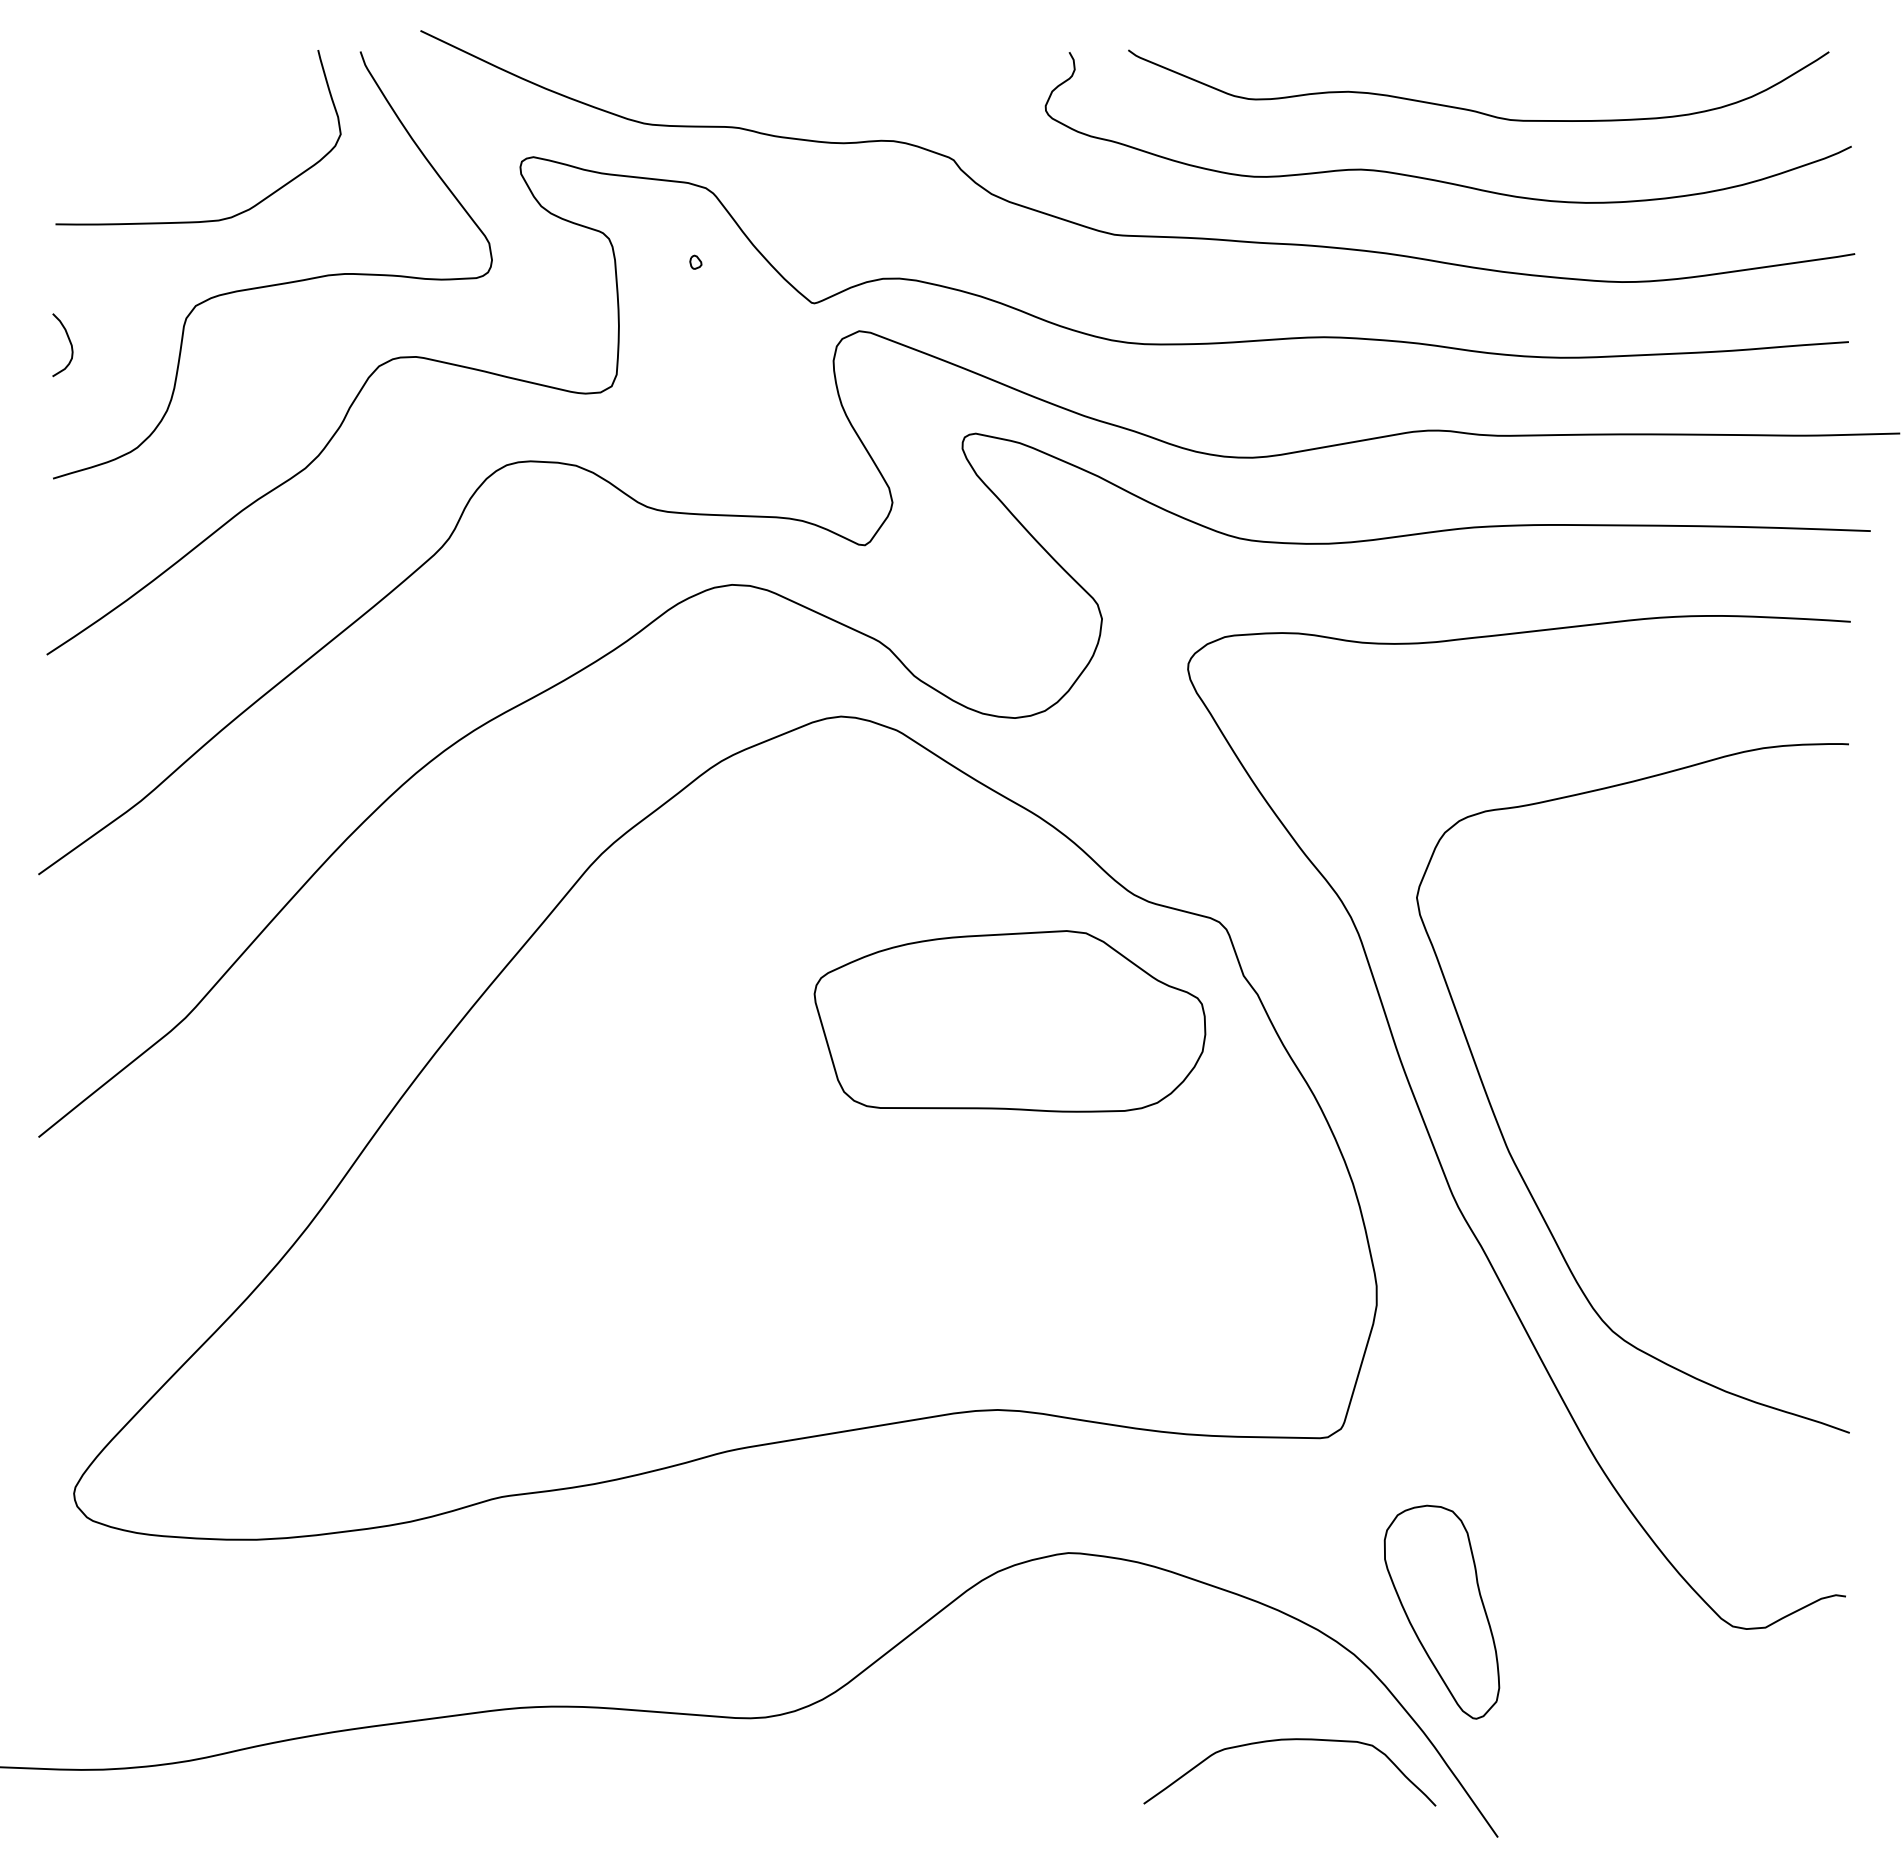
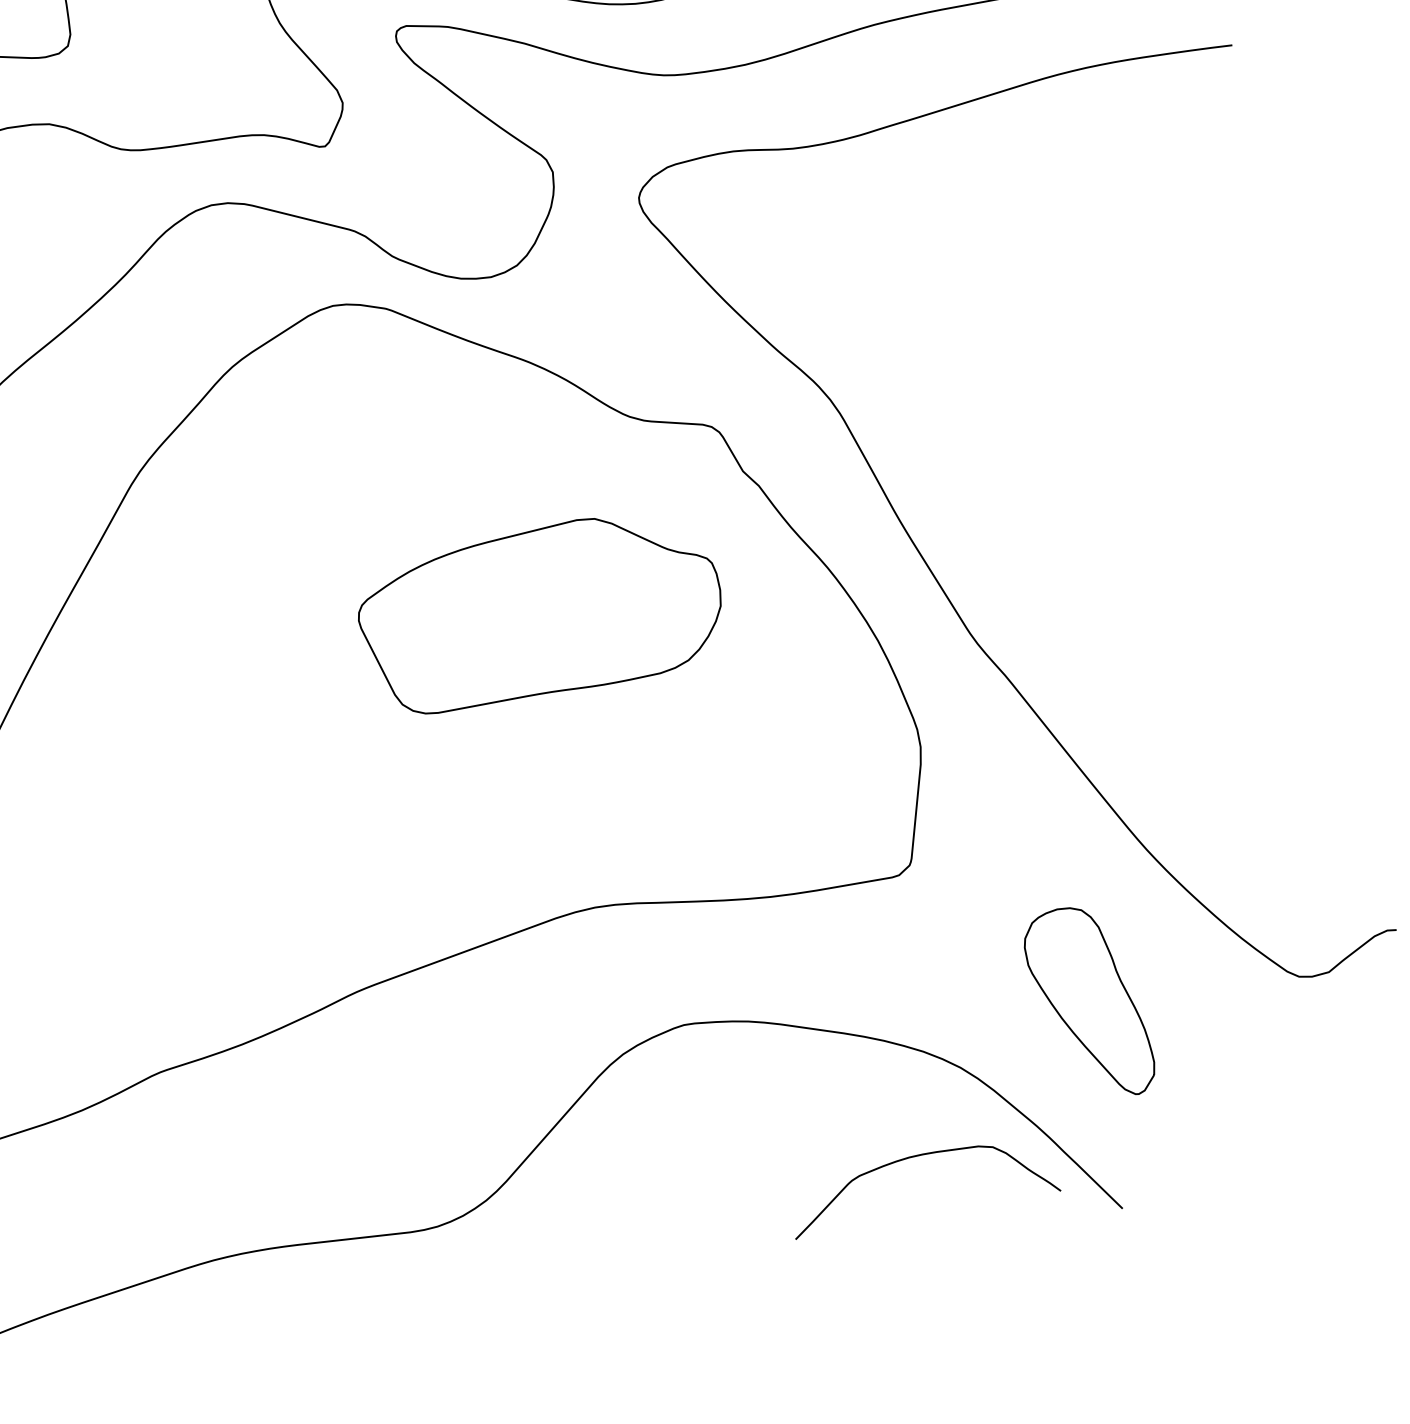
part: (1009, 1021) -> (540, 612), moved
curve: (1504, 1137) -> (1007, 572), removed
part: (1441, 1611) -> (1088, 1002), moved

